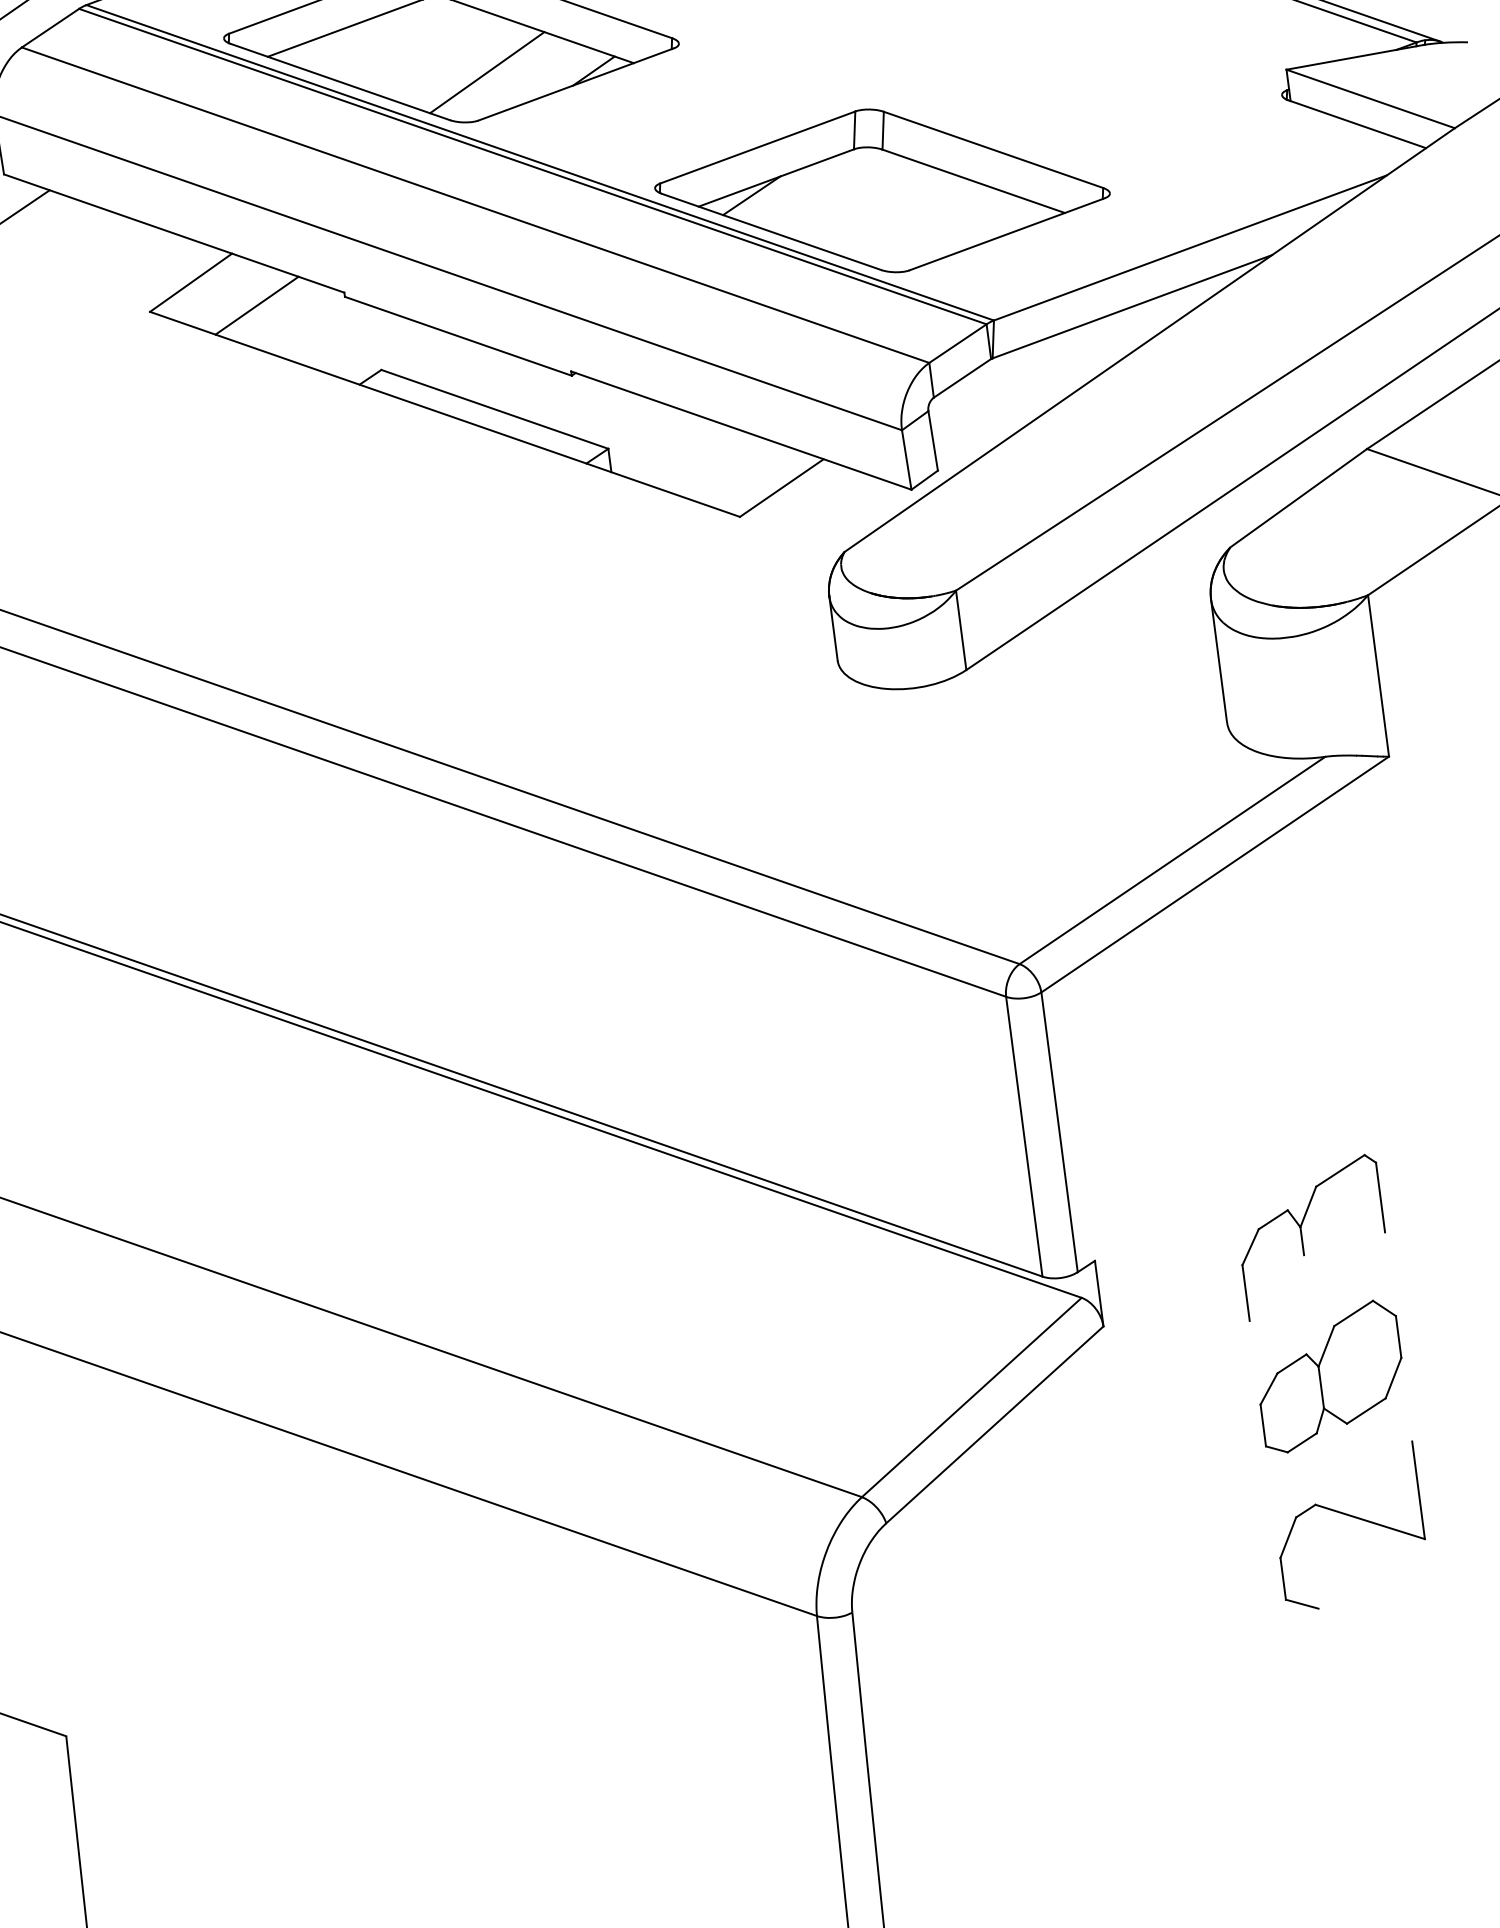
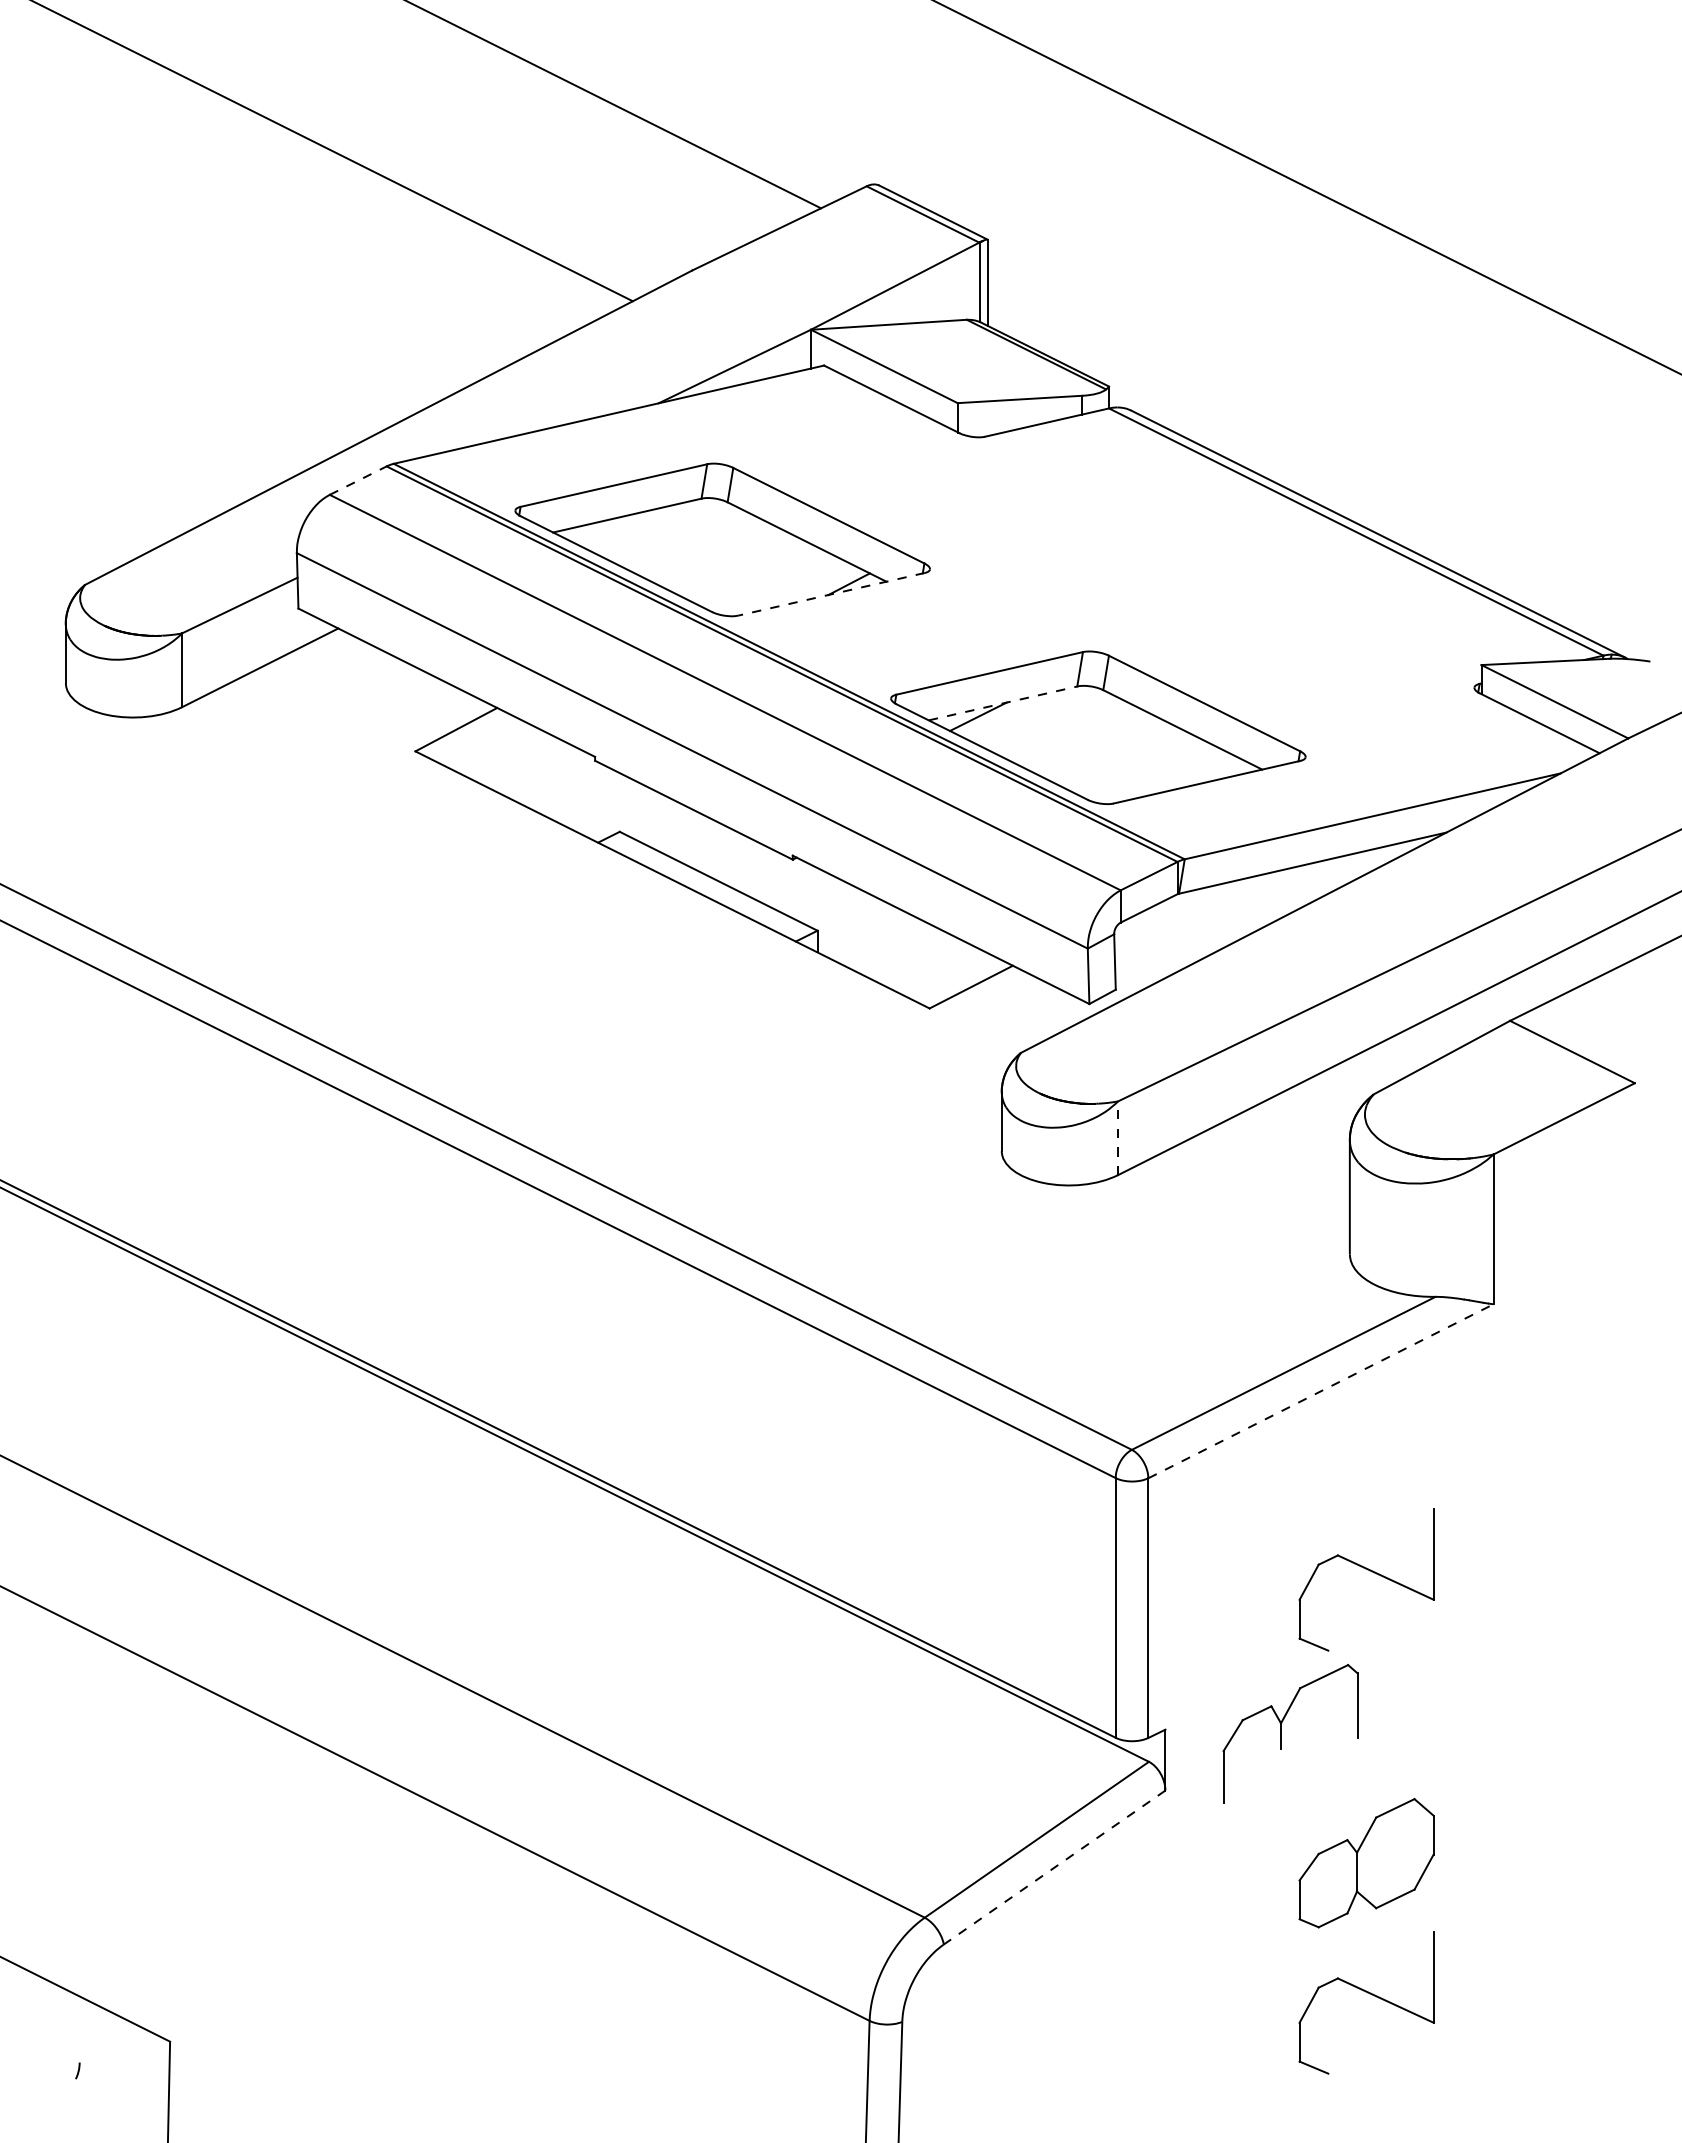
line: (50, 27) -> (358, 480), solid -> dashed
line: (487, 72) -> (751, 572), removed
line: (576, 84) -> (831, 594), solid -> dashed
line: (776, 177) -> (1003, 703), solid -> dashed
line: (256, 304) -> (513, 757), removed
line: (961, 630) -> (1118, 1138), solid -> dashed
line: (1215, 874) -> (1321, 1391), solid -> dashed
part: (1292, 1061) -> (1369, 1571), added
part: (1302, 1238) -> (1281, 1733), moved
line: (994, 1424) -> (1054, 1867), solid -> dashed

